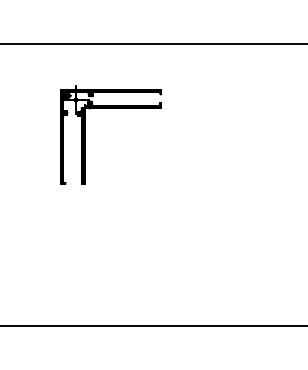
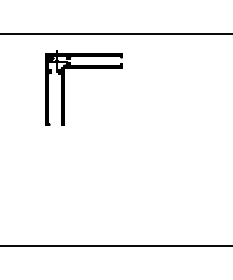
part: (110, 108) -> (83, 68), moved

